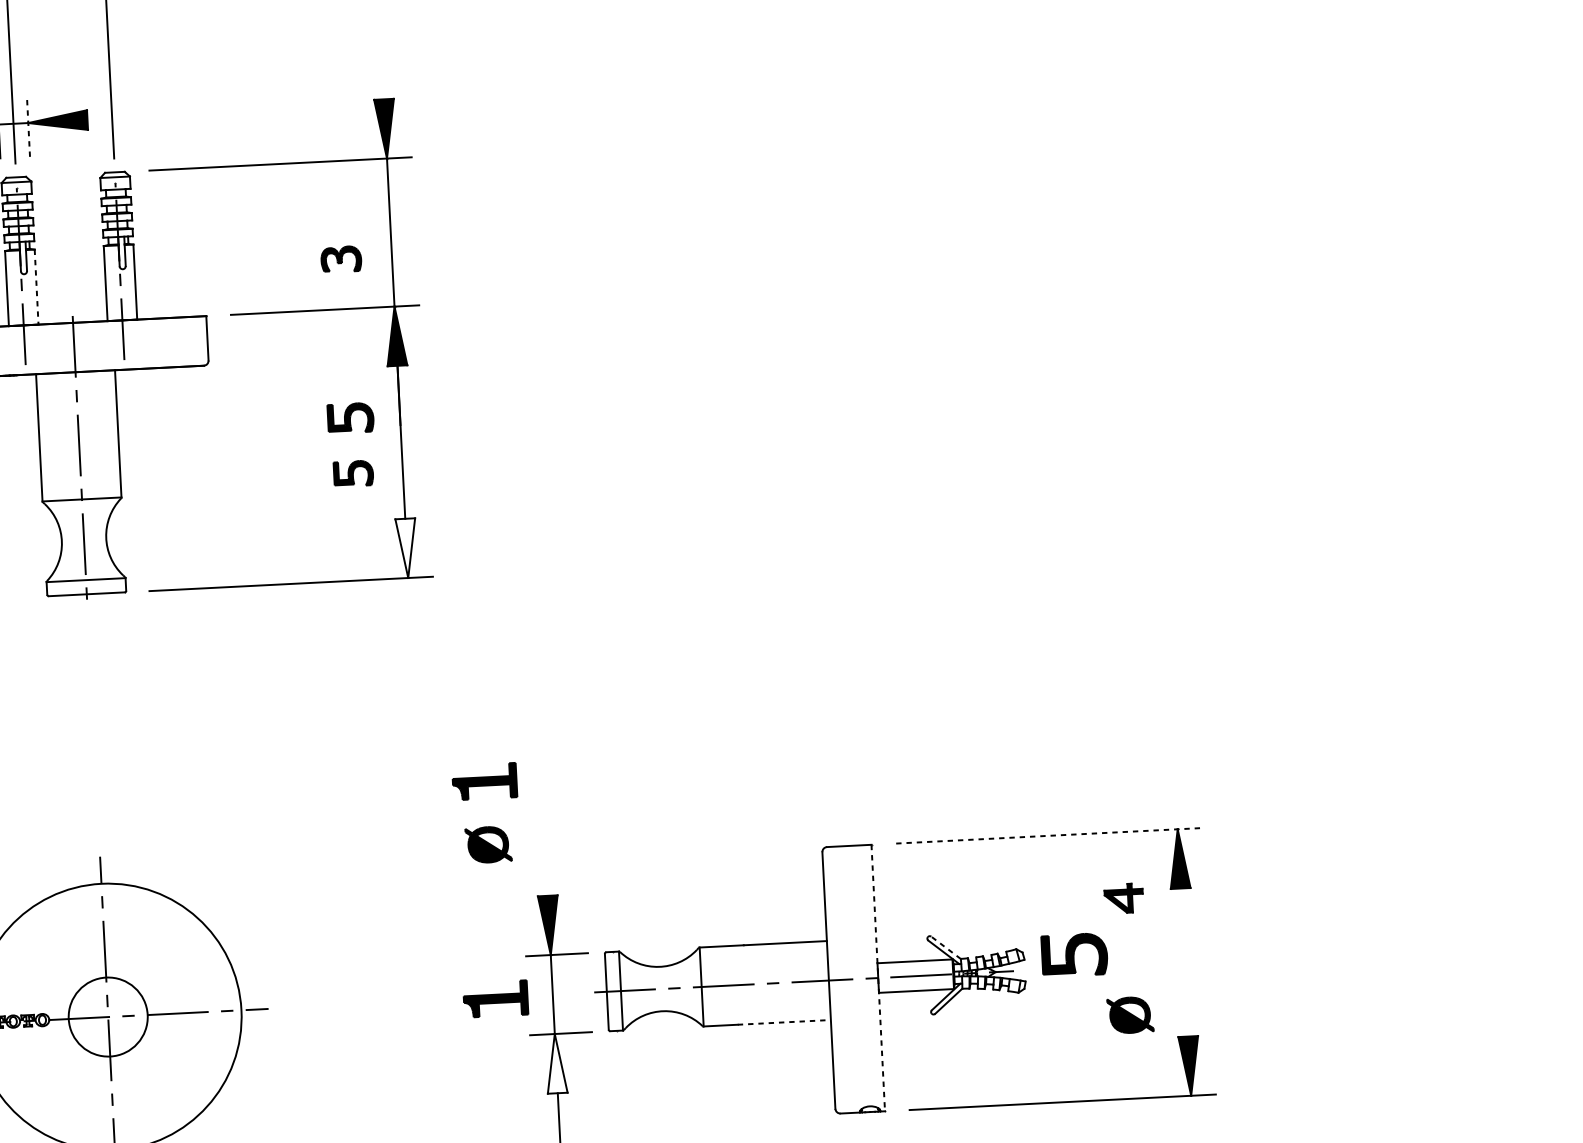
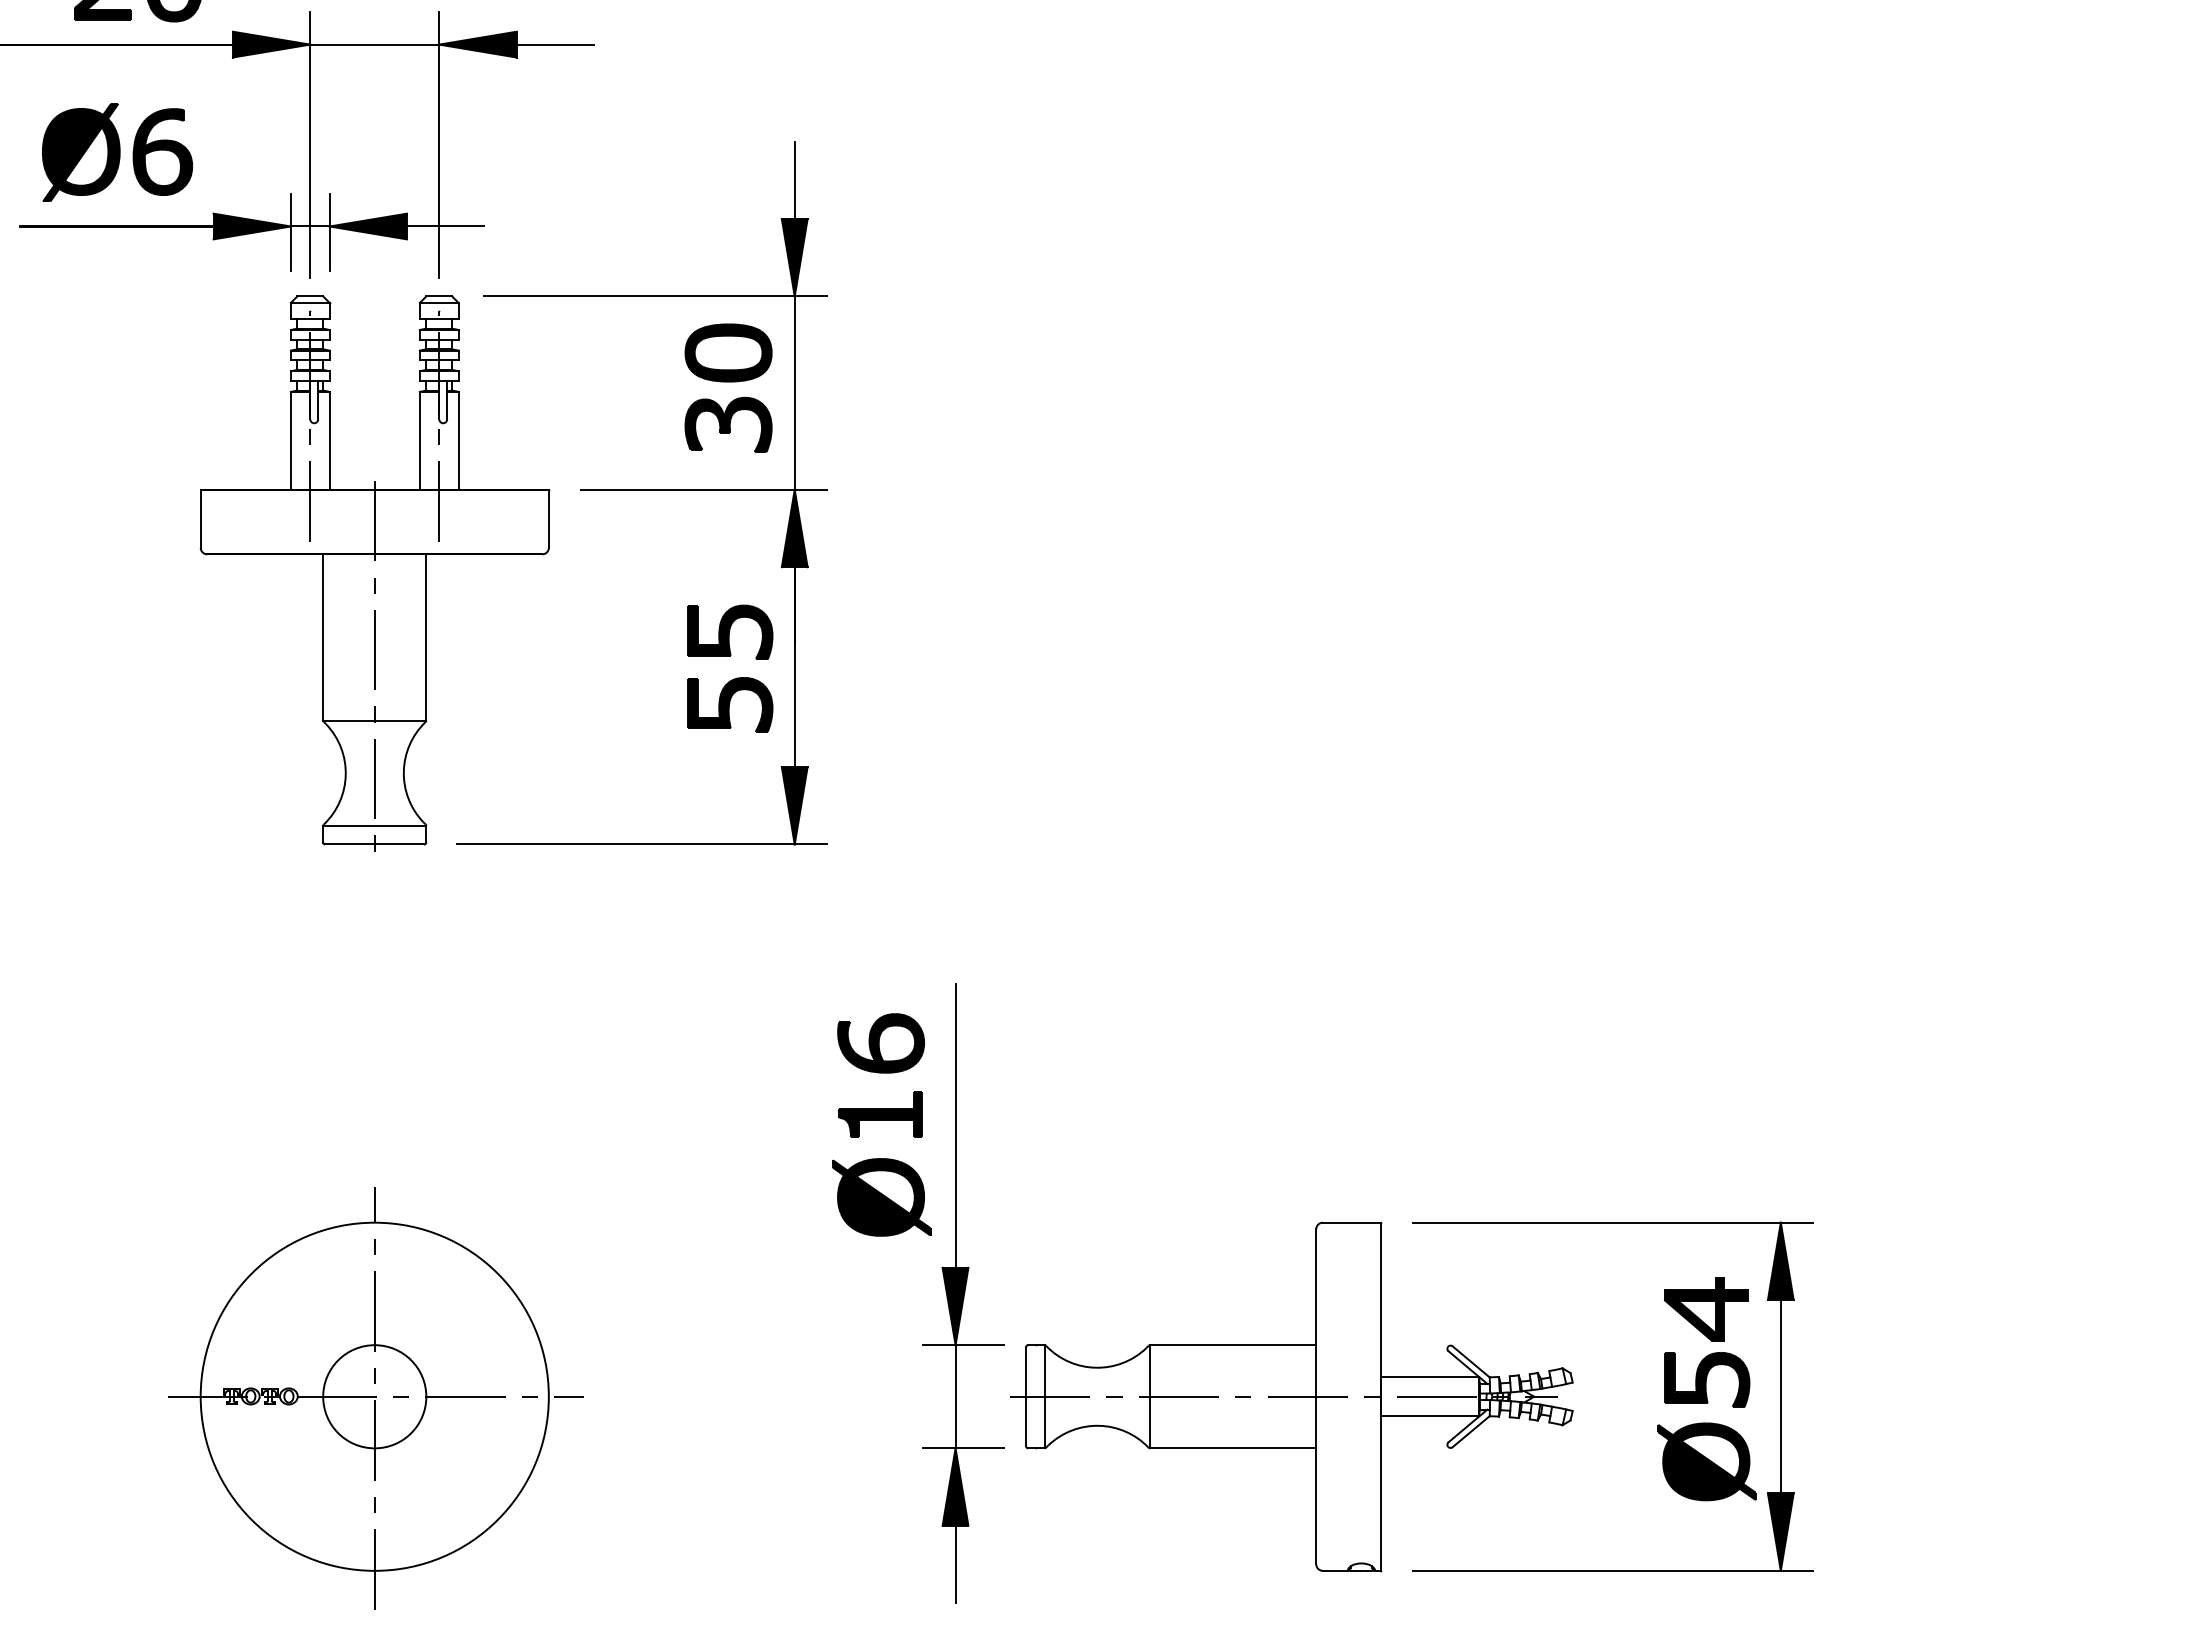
line: (382, 69) -> (794, 180), added
line: (116, 118) -> (445, 226), added
line: (28, 126) -> (329, 231), dashed -> solid
part: (338, 204) -> (728, 352), added
part: (341, 259) -> (728, 424), size x1.67
line: (36, 286) -> (329, 440), dashed -> solid
part: (350, 417) -> (730, 631), size x1.43
part: (353, 473) -> (730, 704), size x1.67
fill: (406, 548) -> (794, 805), added
part: (481, 727) -> (880, 1043), added
line: (542, 786) -> (955, 1125), added
line: (1049, 835) -> (1613, 1222), dashed -> solid
part: (488, 844) -> (881, 1197), size x1.67
part: (1123, 898) -> (1705, 1309), size x1.67
line: (945, 947) -> (1470, 1361), dashed -> solid
part: (1074, 954) -> (1707, 1379), moved
line: (1184, 962) -> (1780, 1396), added
line: (878, 978) -> (1380, 1397), dashed -> solid
part: (495, 998) -> (880, 1398), removed
part: (1130, 1014) -> (1706, 1461), size x1.67
line: (784, 1022) -> (1255, 1448), dashed -> solid
fill: (556, 1063) -> (955, 1486), added

